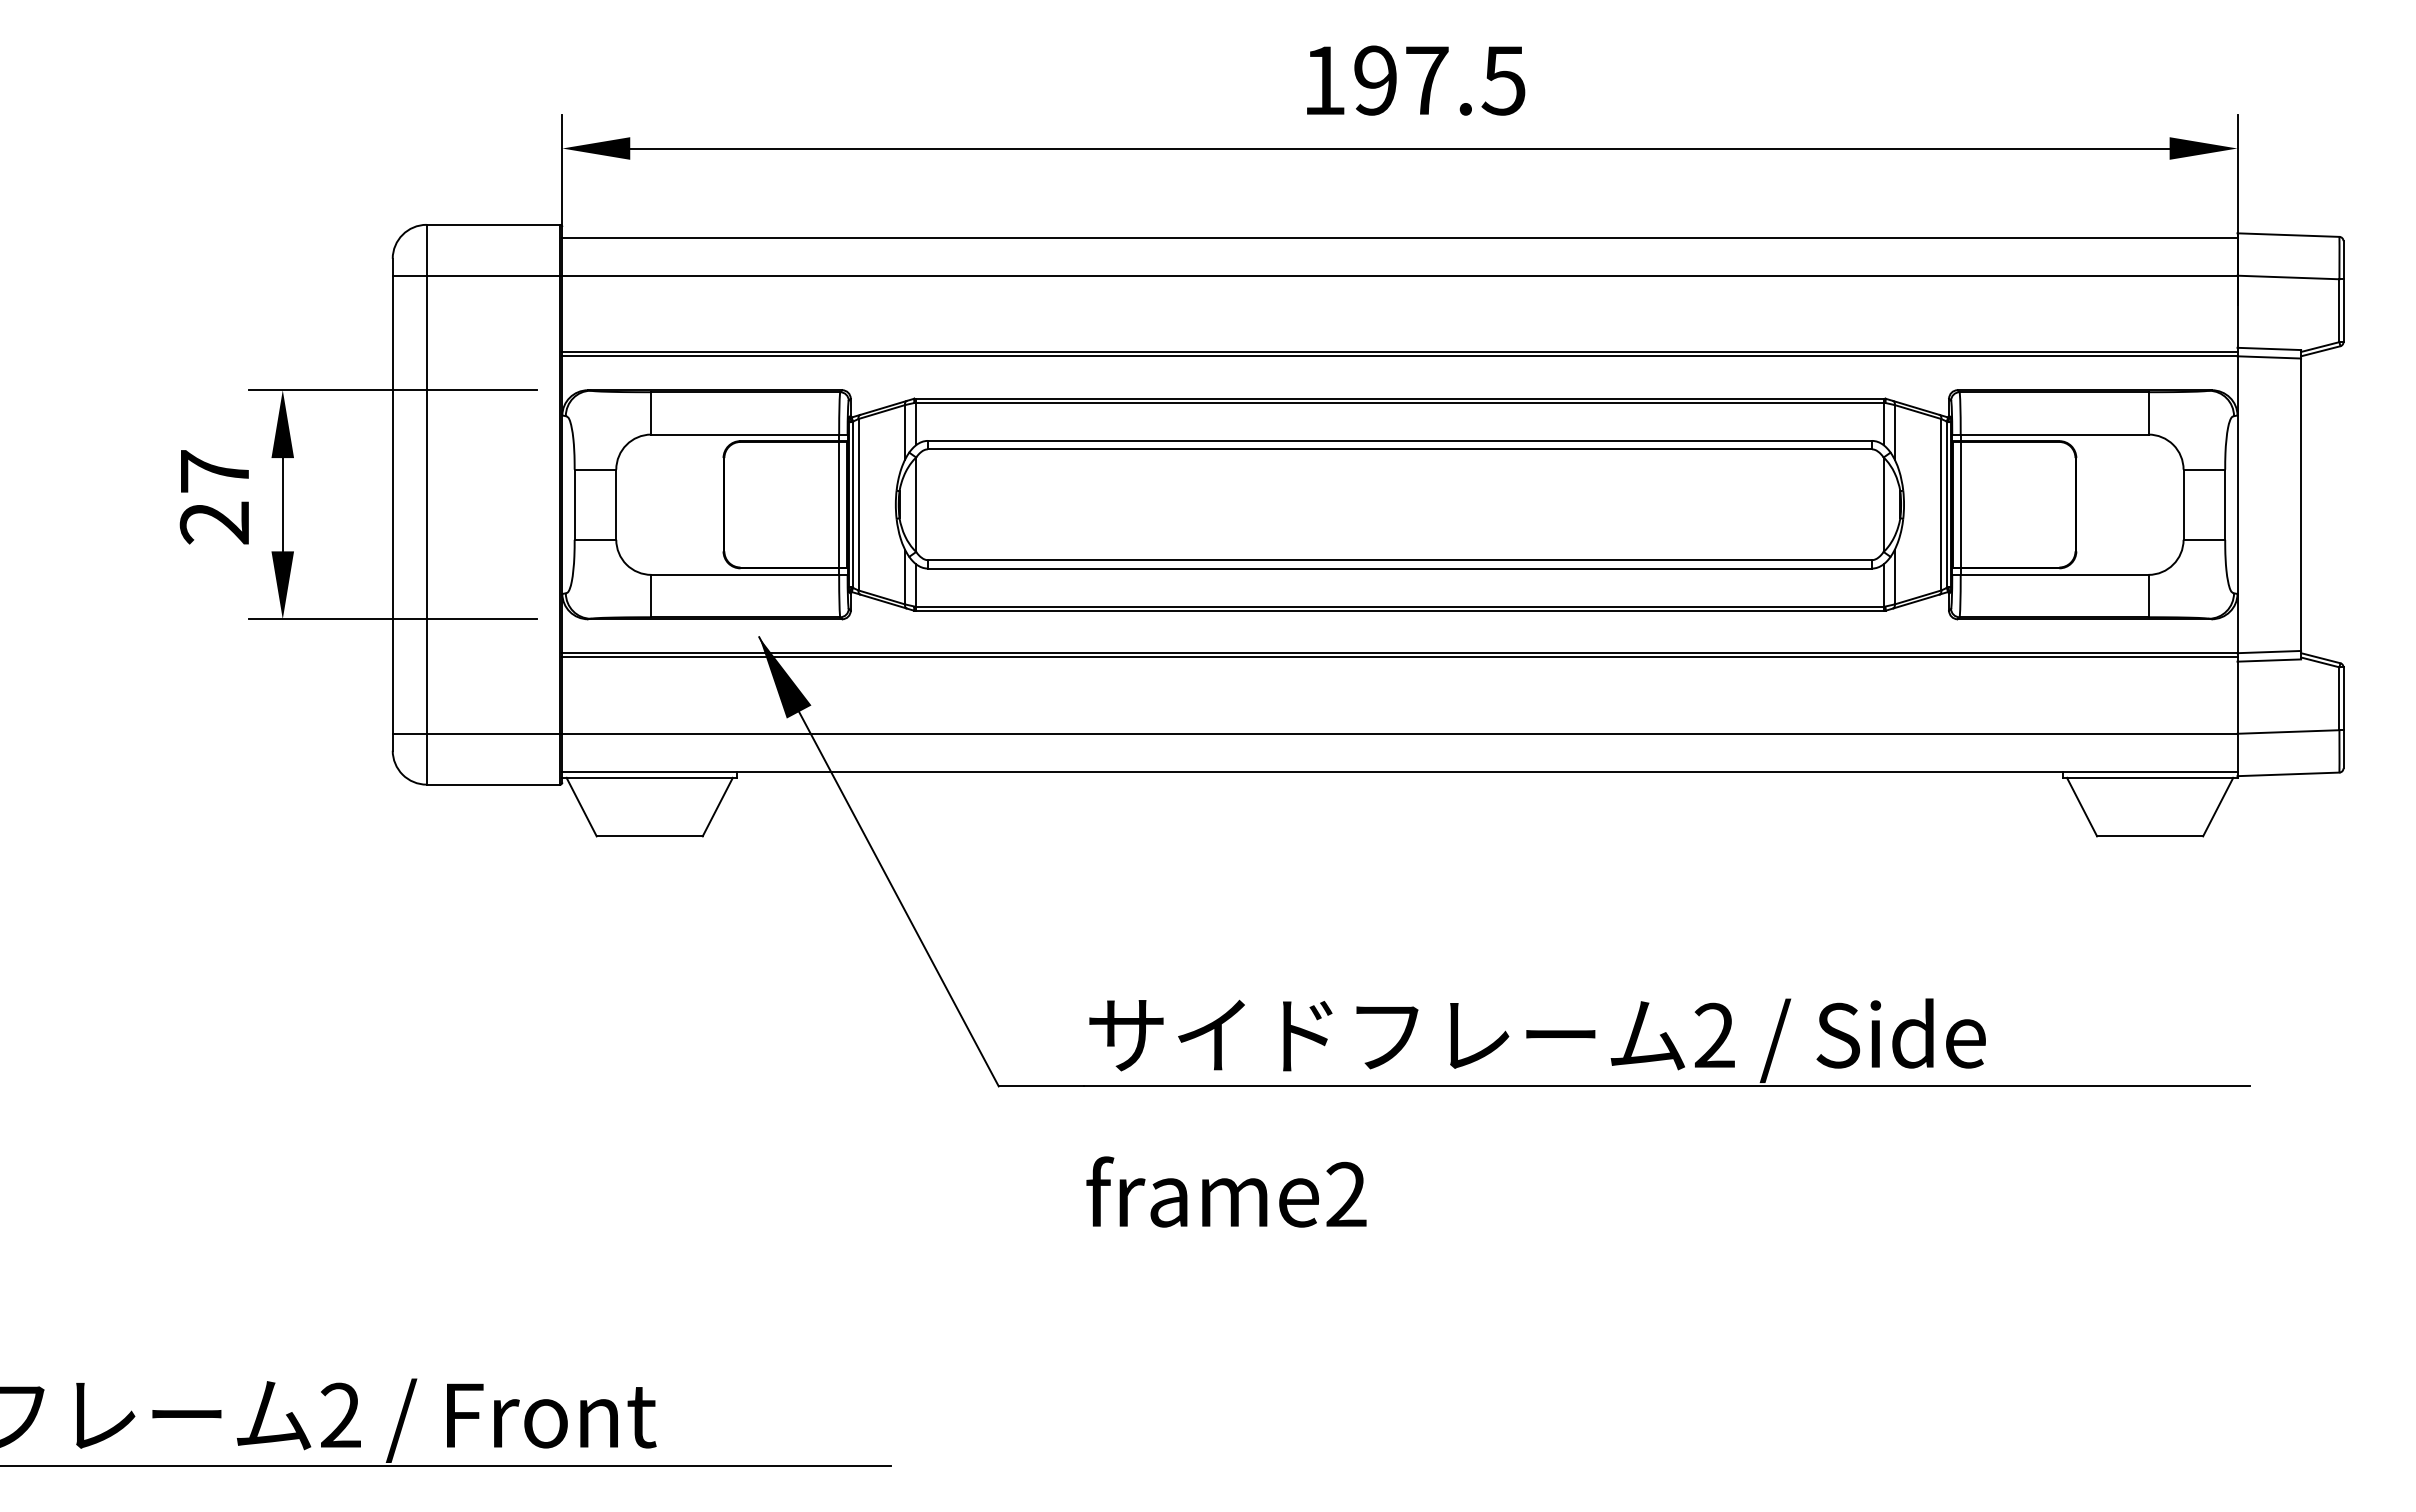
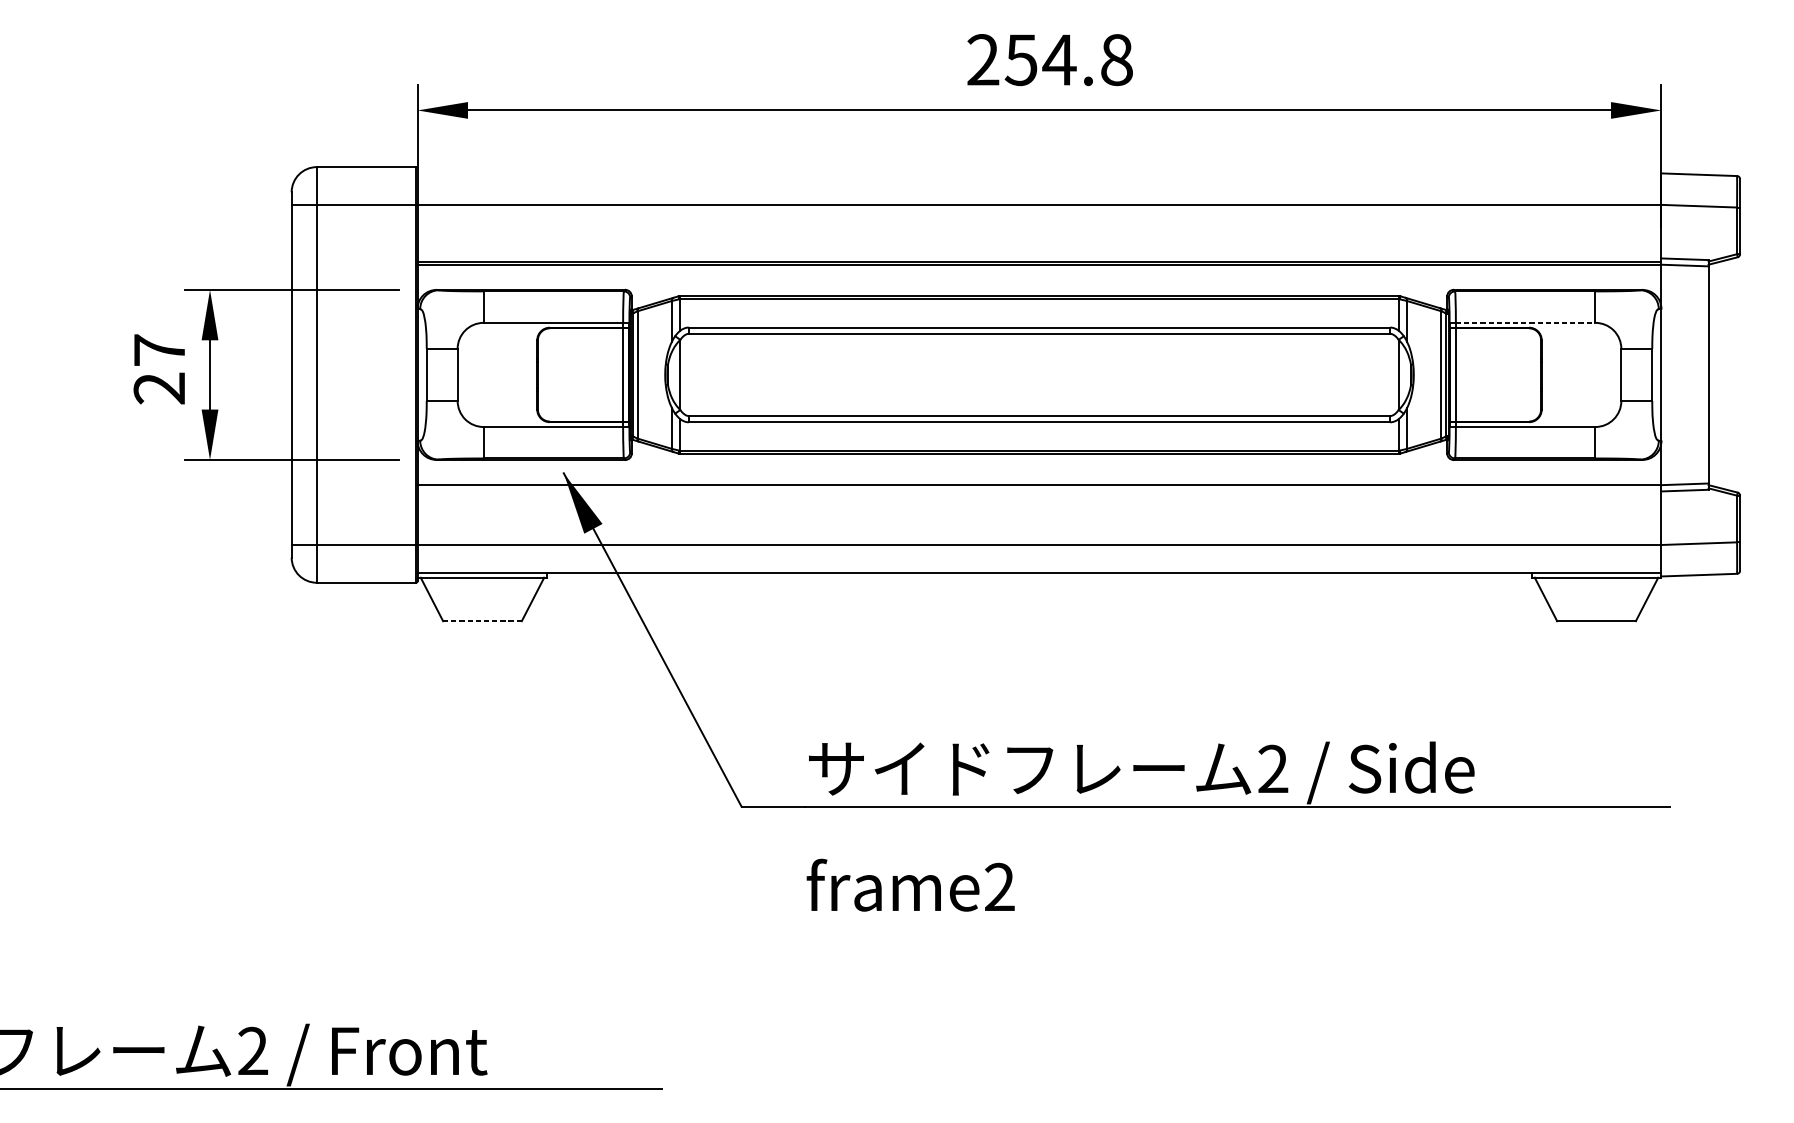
text: (1413, 80) -> (1049, 59), 197.5 -> 254.8
line: (1399, 237) -> (1039, 176), removed
line: (2054, 434) -> (1525, 322), solid -> dashed
line: (1399, 657) -> (1039, 488), removed
line: (650, 836) -> (483, 621), solid -> dashed

